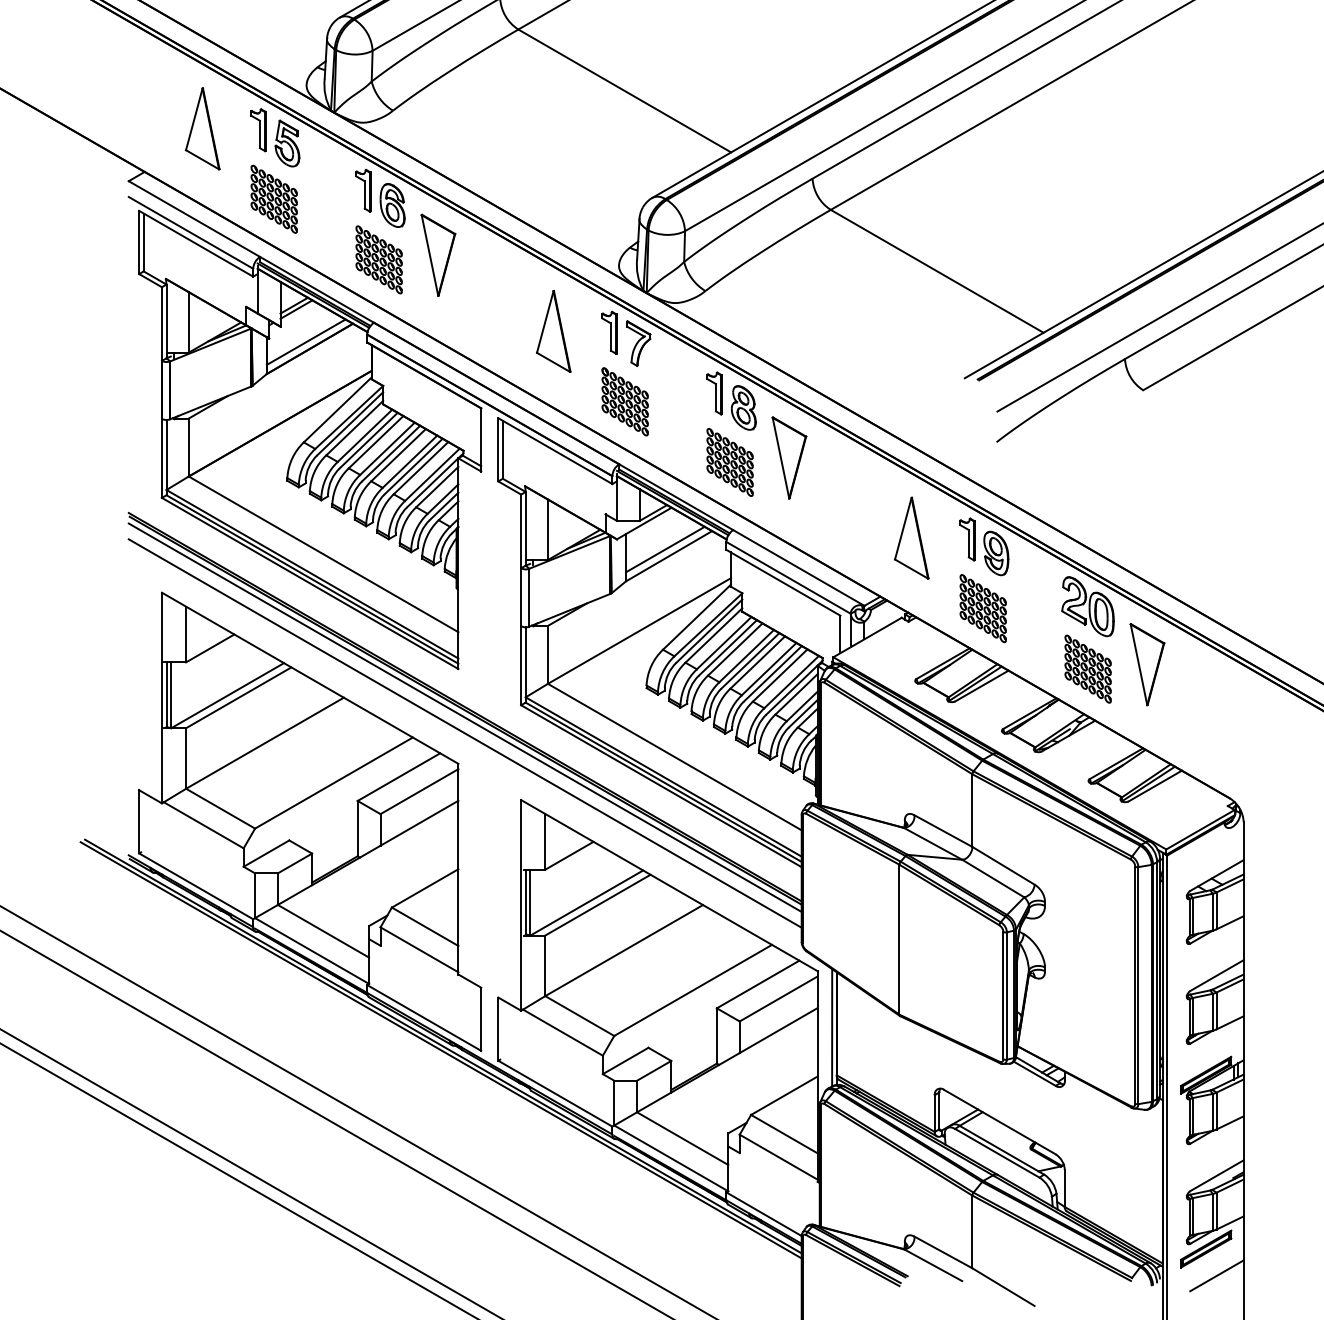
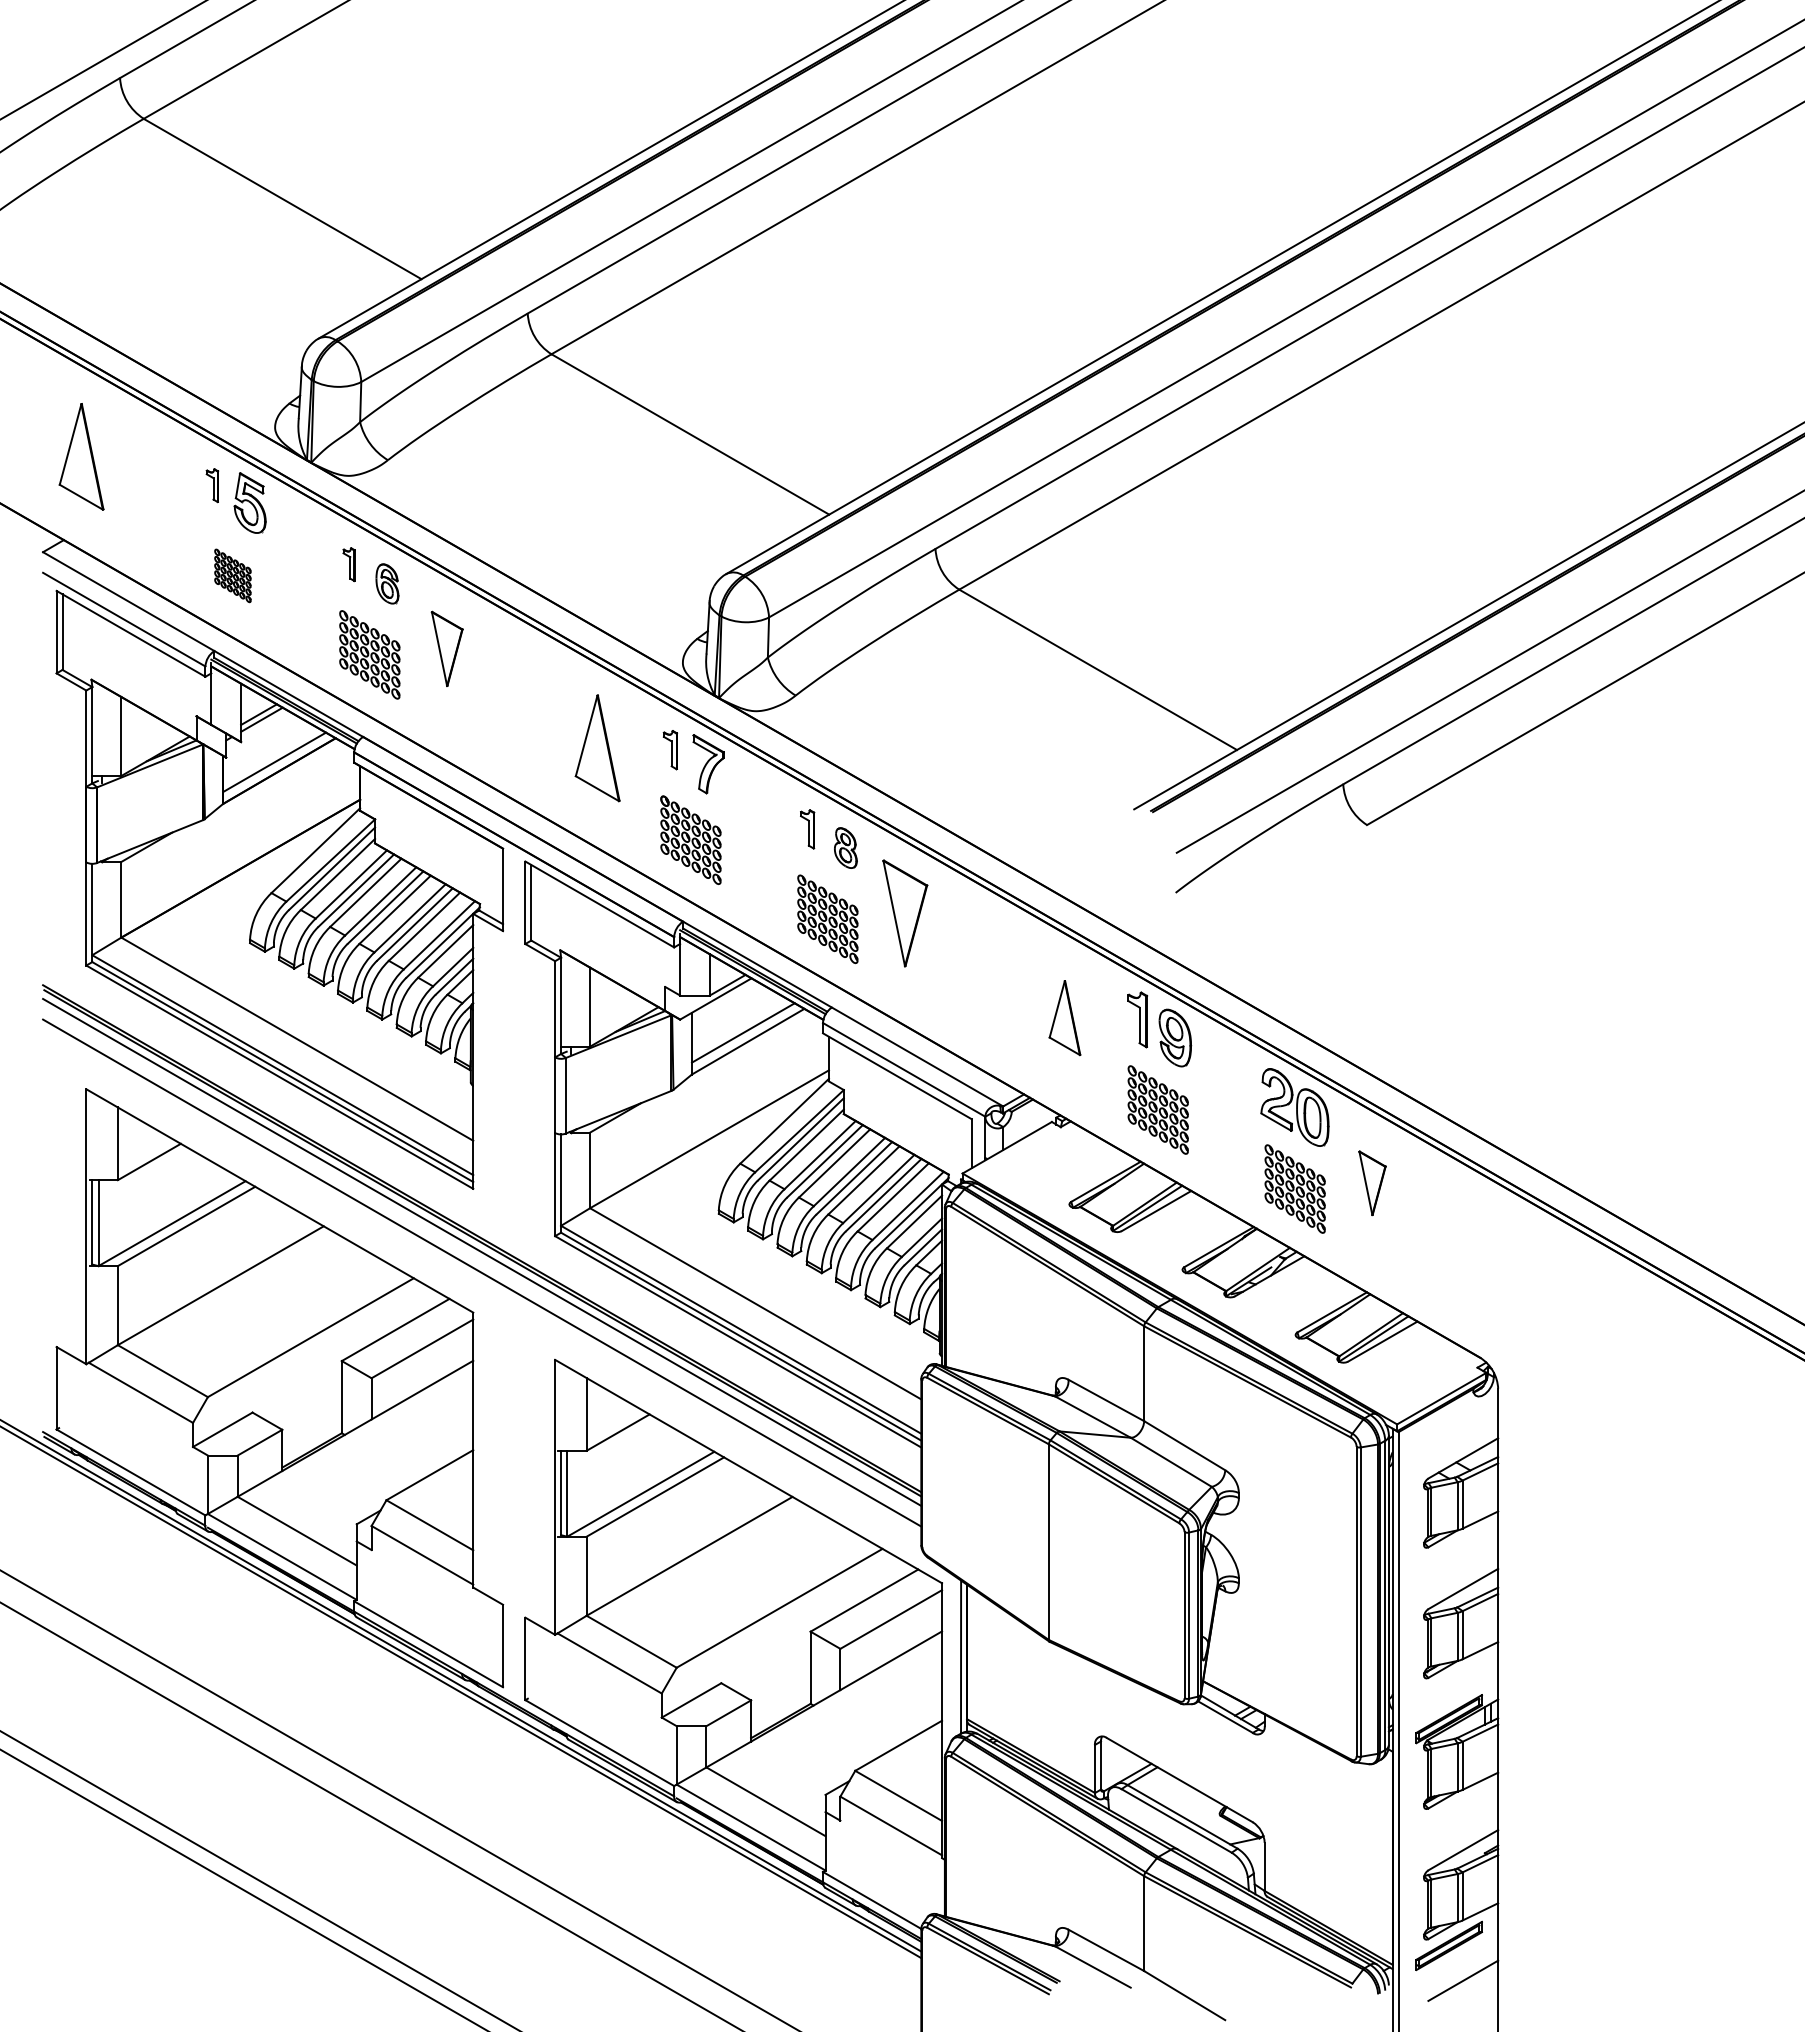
part: (202, 128) -> (81, 456), moved
part: (258, 130) -> (212, 485), size x0.6
part: (362, 190) -> (348, 564), size x0.6
part: (273, 199) -> (232, 575), size x0.6
part: (392, 205) -> (387, 583), size x0.7
part: (438, 254) -> (447, 648), size x0.7
part: (609, 332) -> (670, 749), size x0.7
part: (714, 393) -> (807, 829), size x0.7
part: (743, 407) -> (845, 847), size x0.7
part: (911, 537) -> (1064, 1017), size x0.7
part: (1147, 664) -> (1372, 1183), size x0.6

